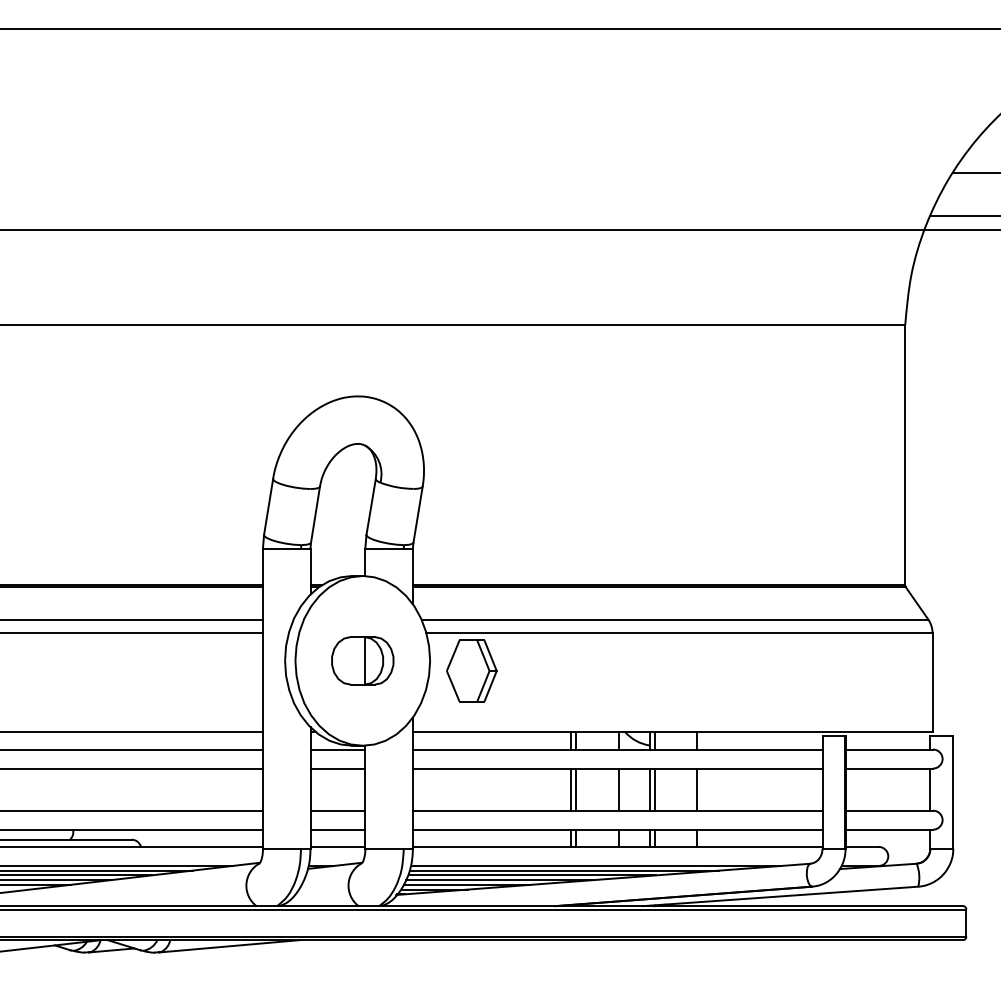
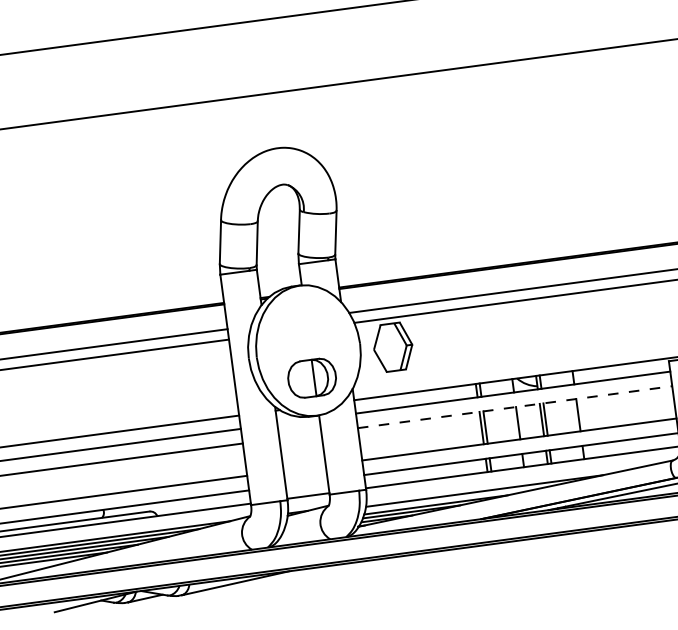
part: (362, 660) -> (311, 378), moved
line: (337, 749) -> (298, 421), removed
line: (337, 768) -> (300, 435), removed
line: (617, 768) -> (514, 407), solid -> dashed
line: (337, 810) -> (304, 468), removed
line: (337, 829) -> (306, 482), removed
line: (596, 865) -> (508, 483), removed
line: (531, 875) -> (459, 498), removed

